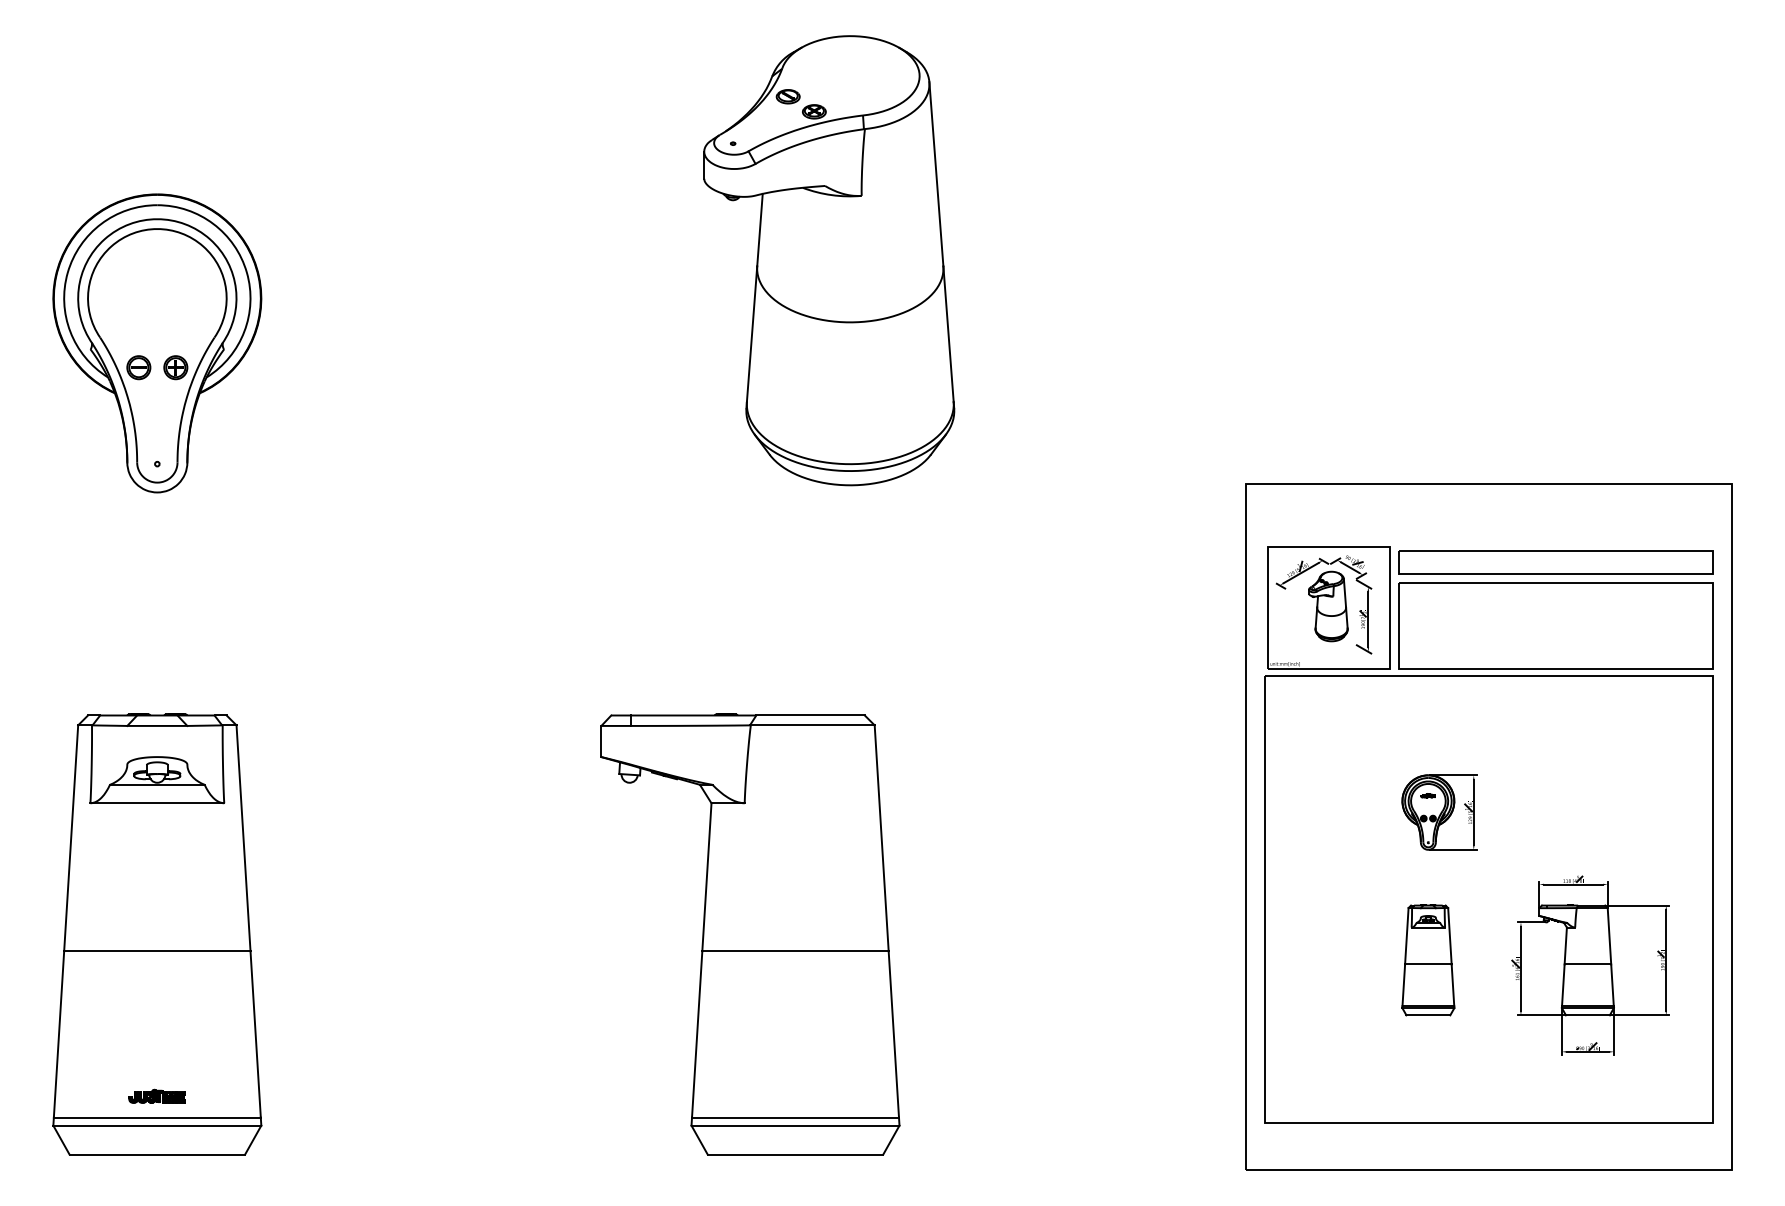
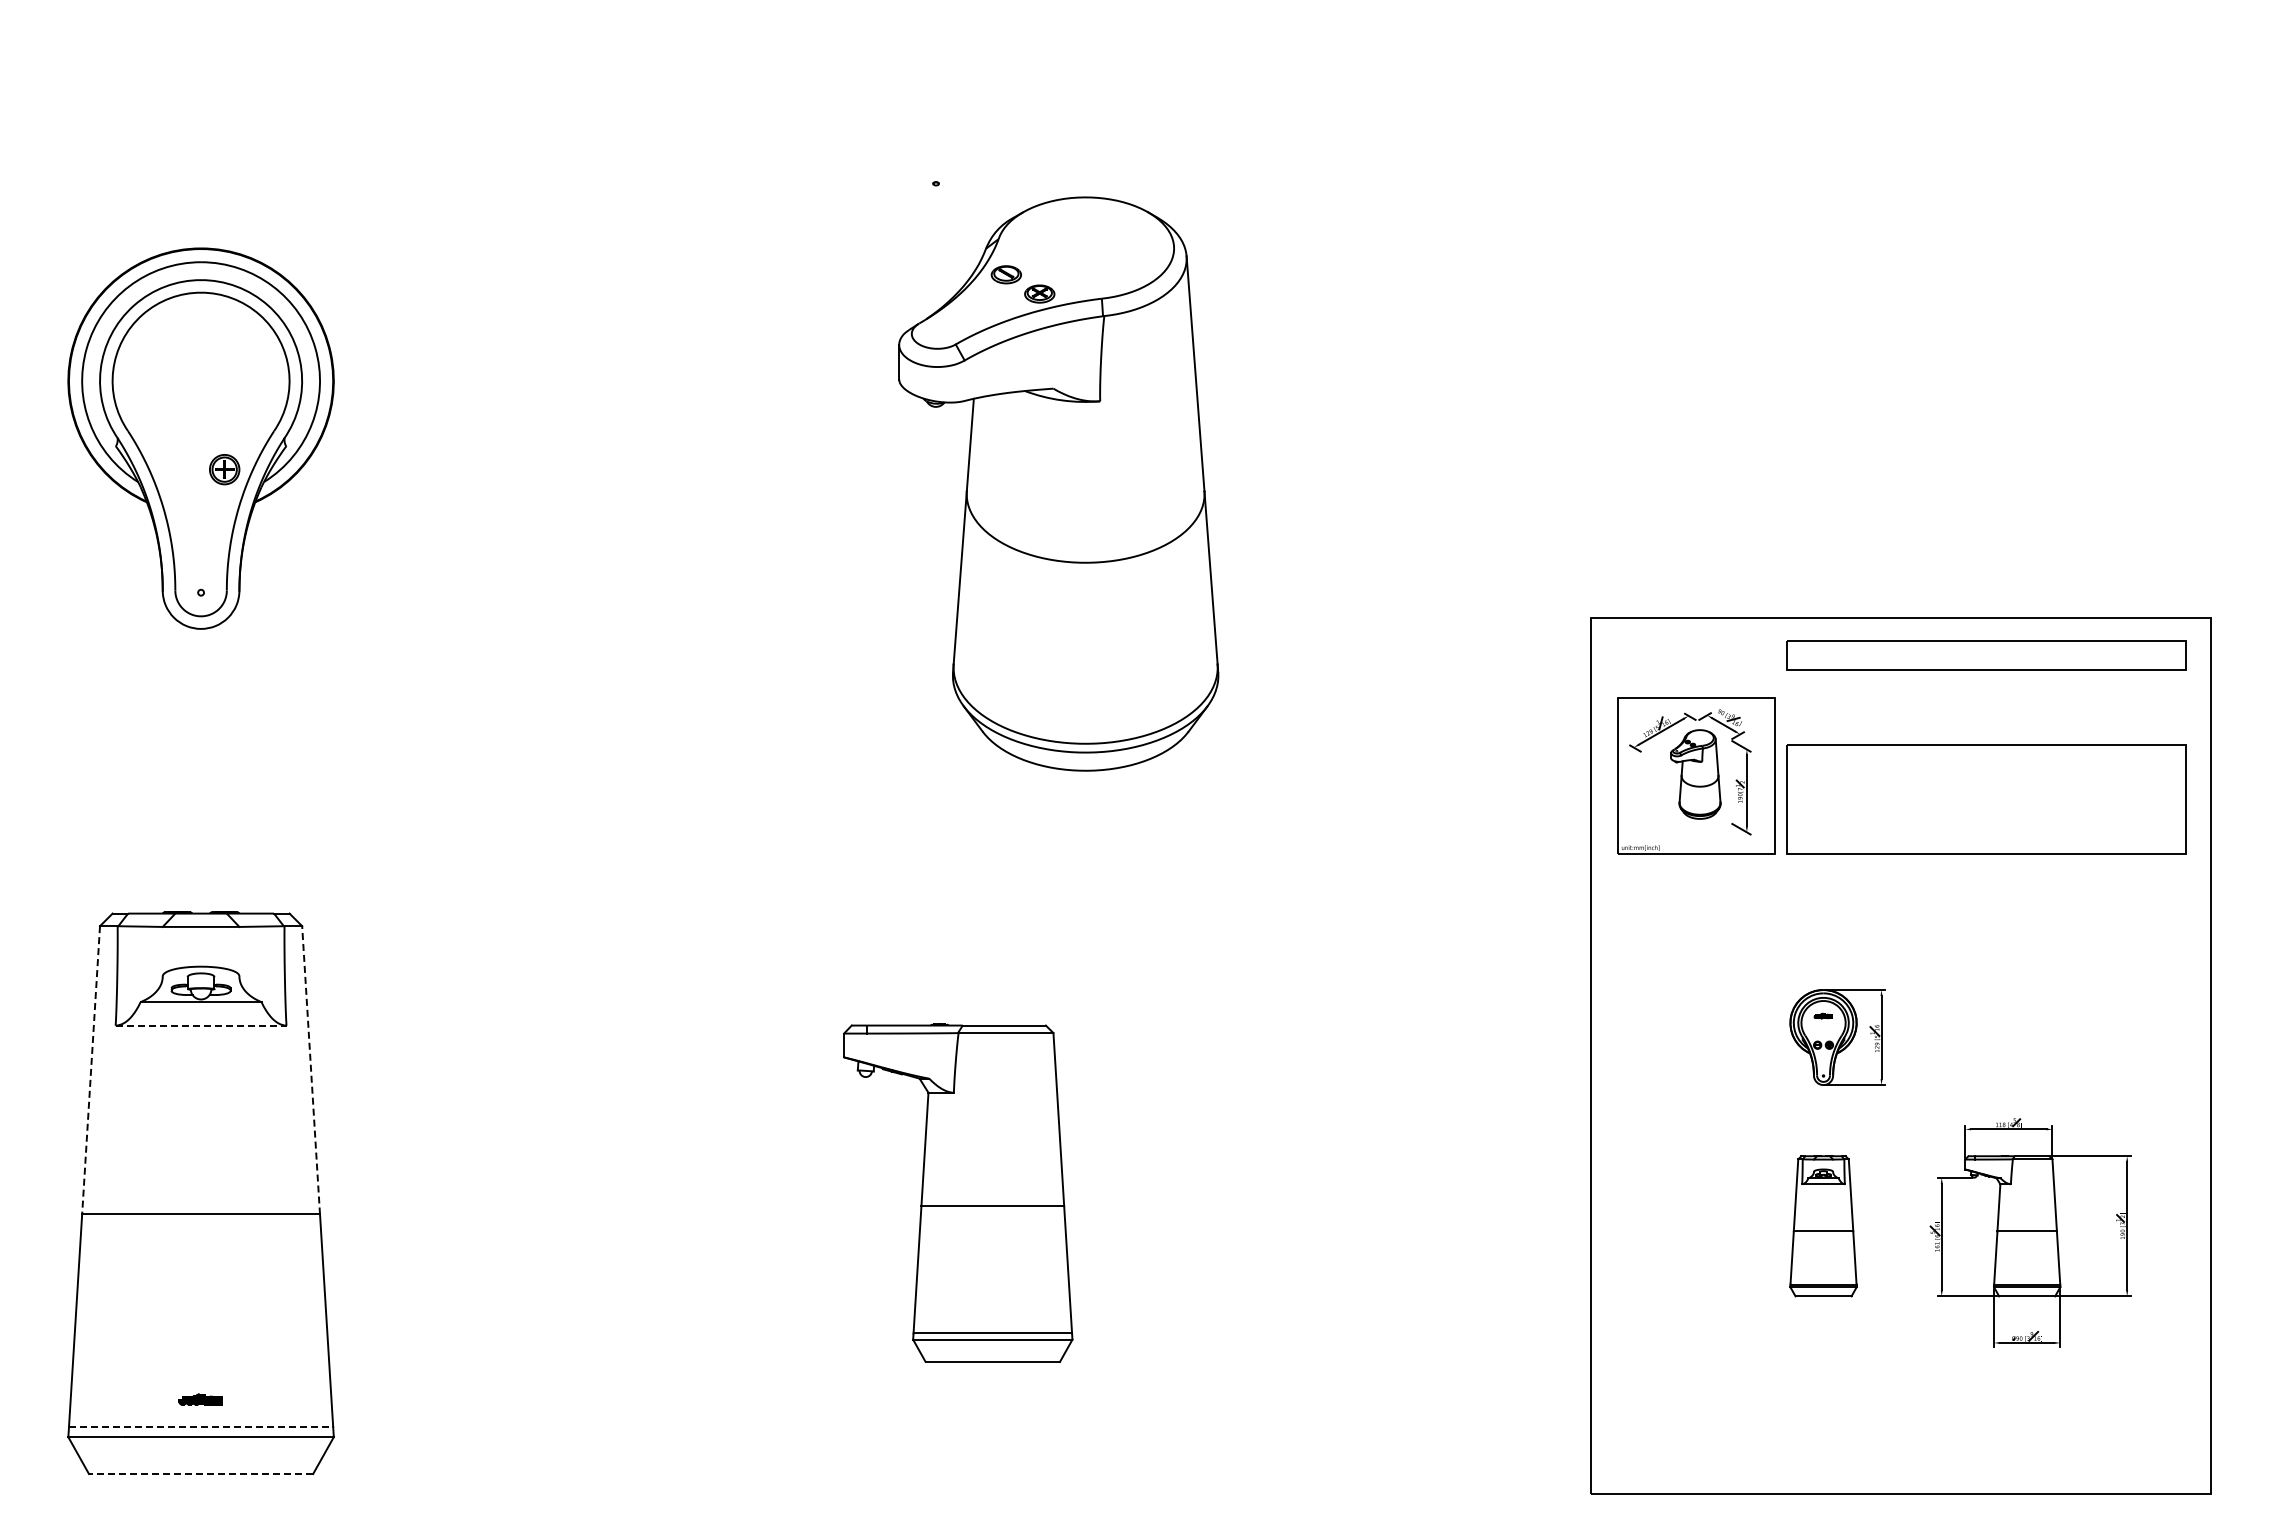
part: (829, 260) -> (1058, 483), moved
part: (138, 367) -> (177, 469), removed
part: (1556, 562) -> (1986, 655), moved
line: (157, 803) -> (201, 1025), solid -> dashed
line: (243, 837) -> (311, 1069), solid -> dashed
line: (71, 838) -> (91, 1070), solid -> dashed
part: (1488, 899) -> (1900, 1148), removed
part: (750, 934) -> (958, 1193), size x0.6
part: (156, 1096) -> (200, 1399), size x0.6
line: (157, 1117) -> (201, 1426), solid -> dashed
line: (156, 1154) -> (200, 1474), solid -> dashed

